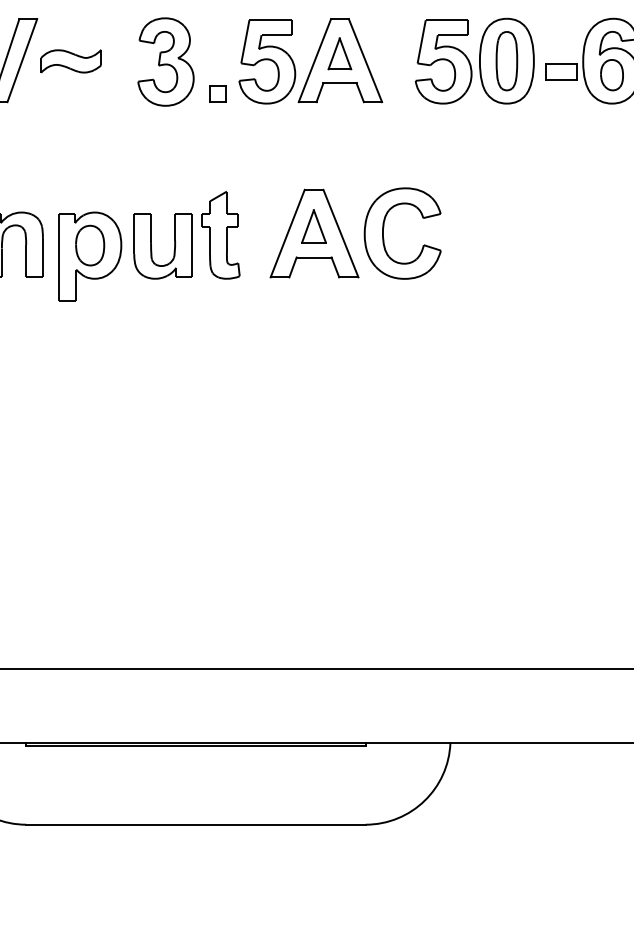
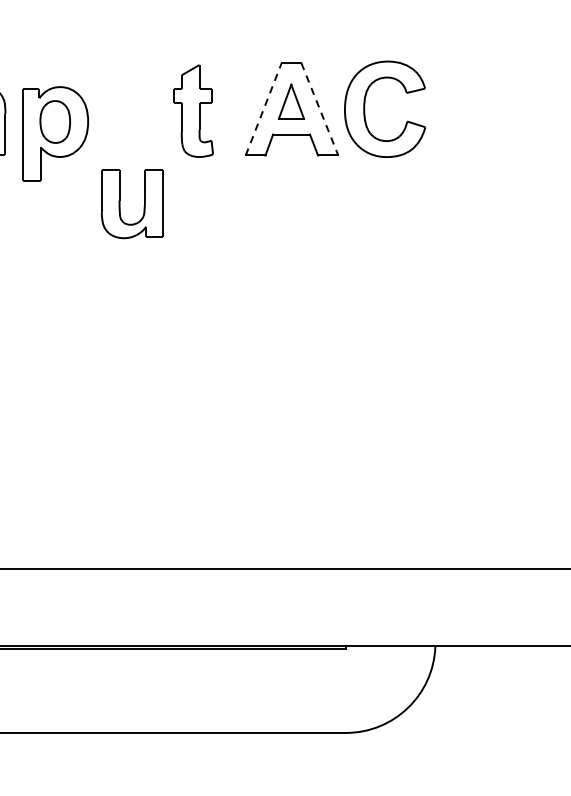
line: (287, 233) -> (263, 109), solid -> dashed
line: (341, 234) -> (320, 110), solid -> dashed
part: (152, 250) -> (121, 208), moved

